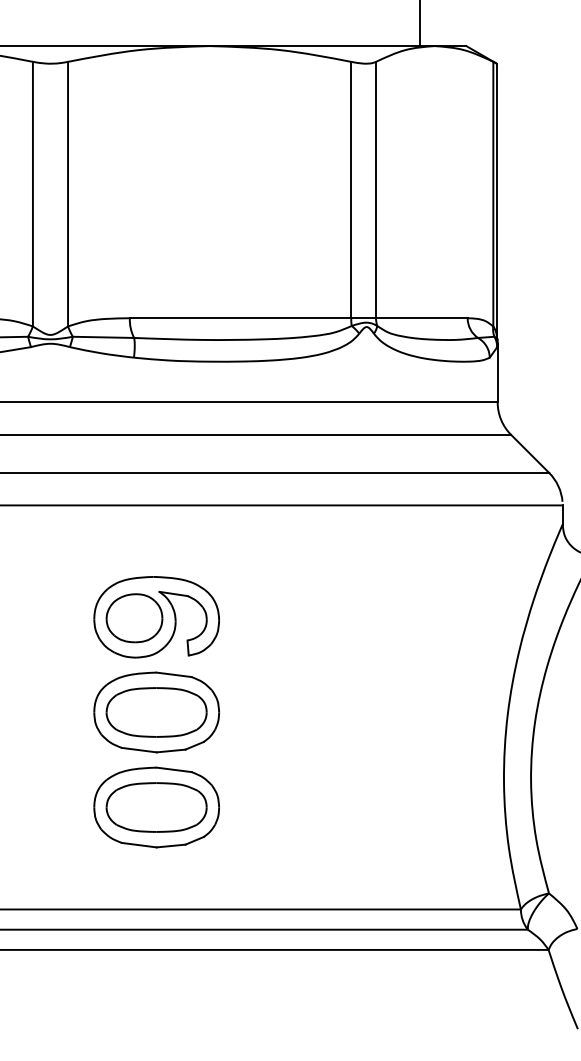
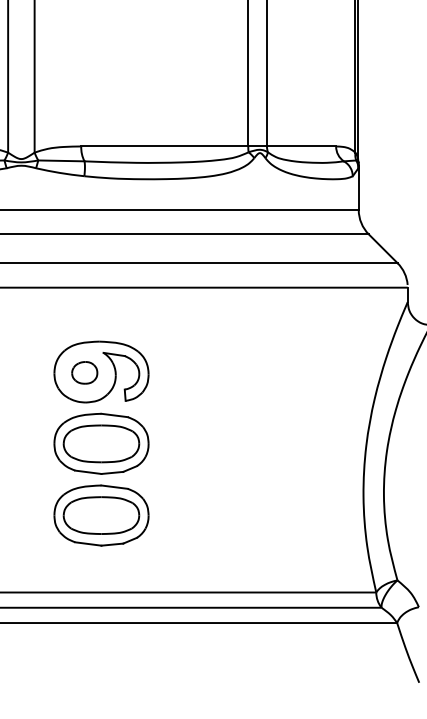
part: (134, 618) -> (84, 372), size x0.6

